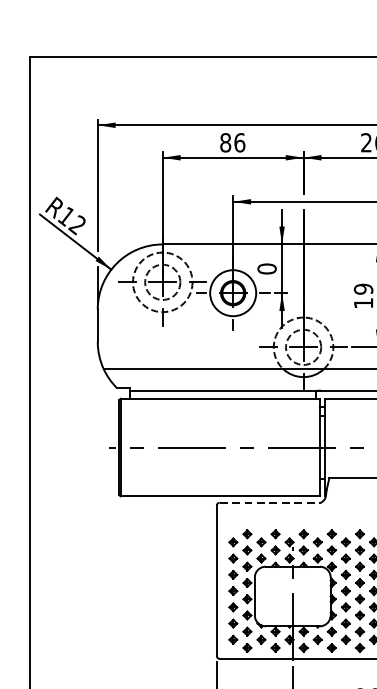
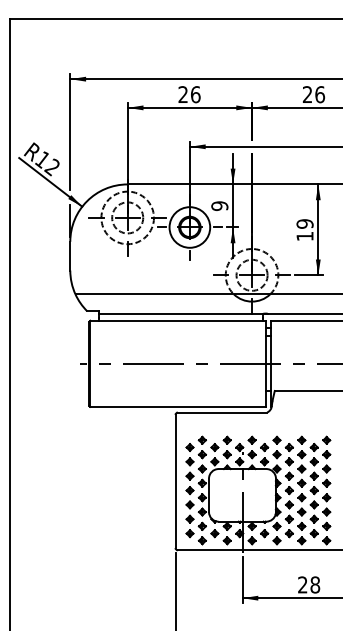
text: (225, 142) -> (183, 94), 86 -> 26
text: (266, 269) -> (219, 206), 0 -> 9
line: (270, 502) -> (222, 412), dashed -> solid

